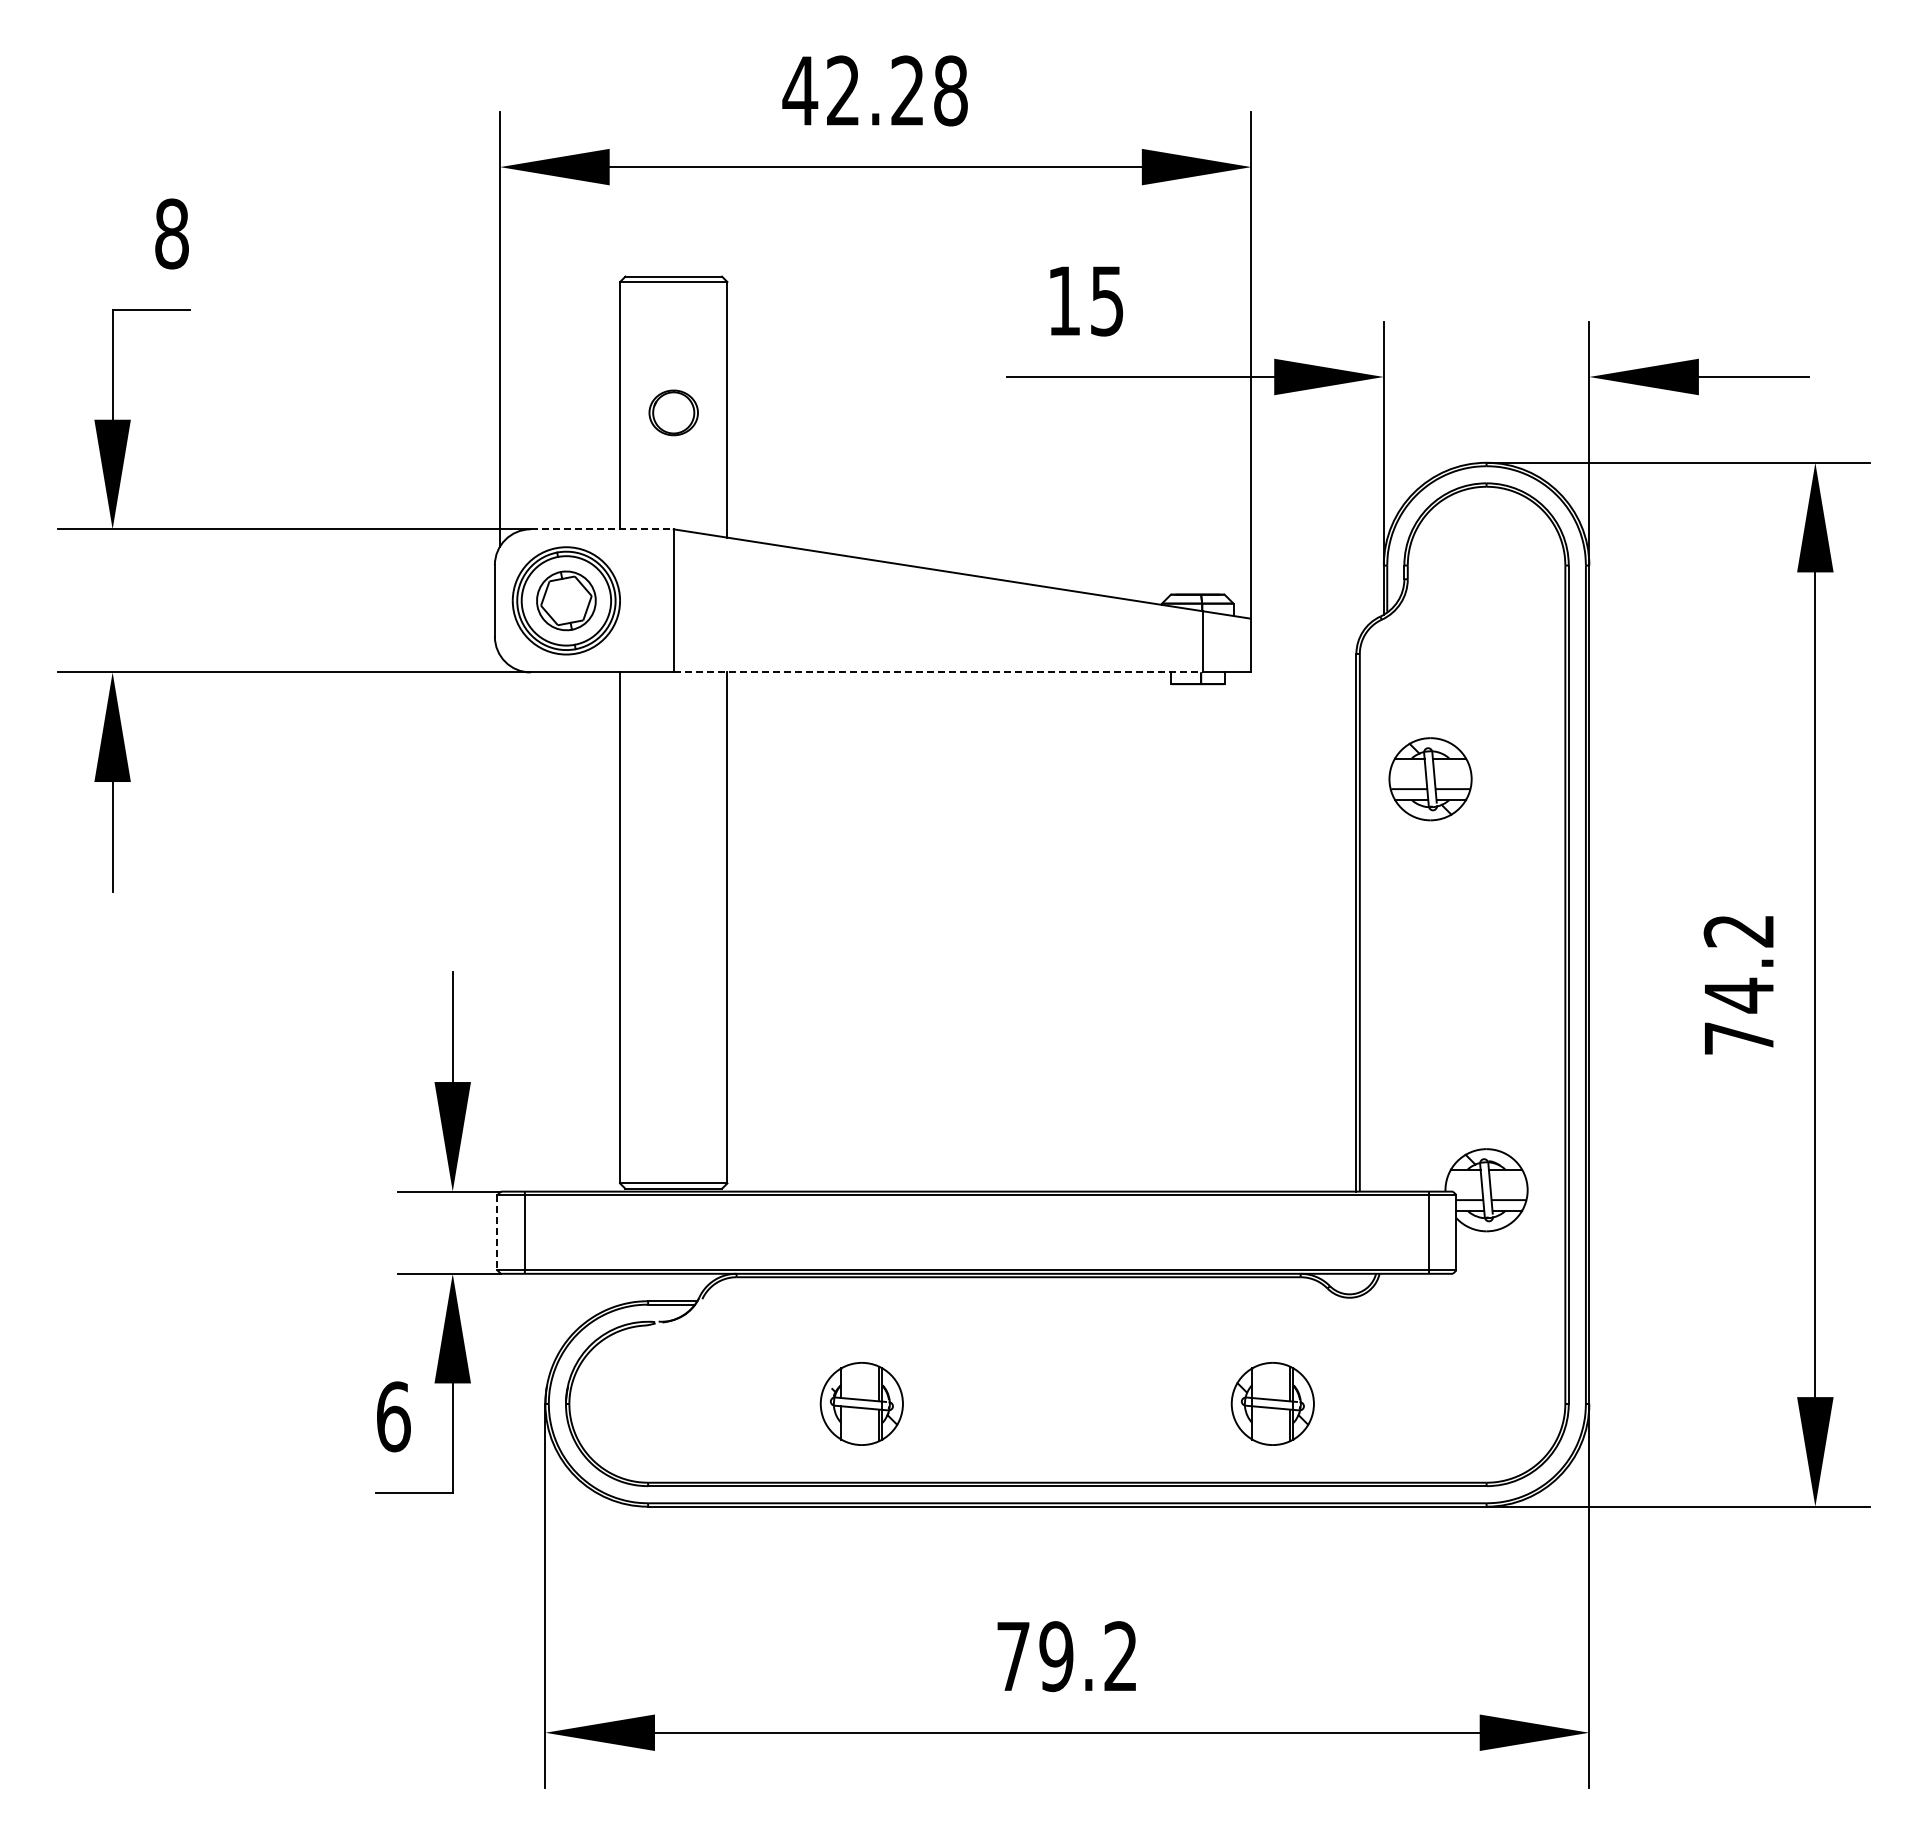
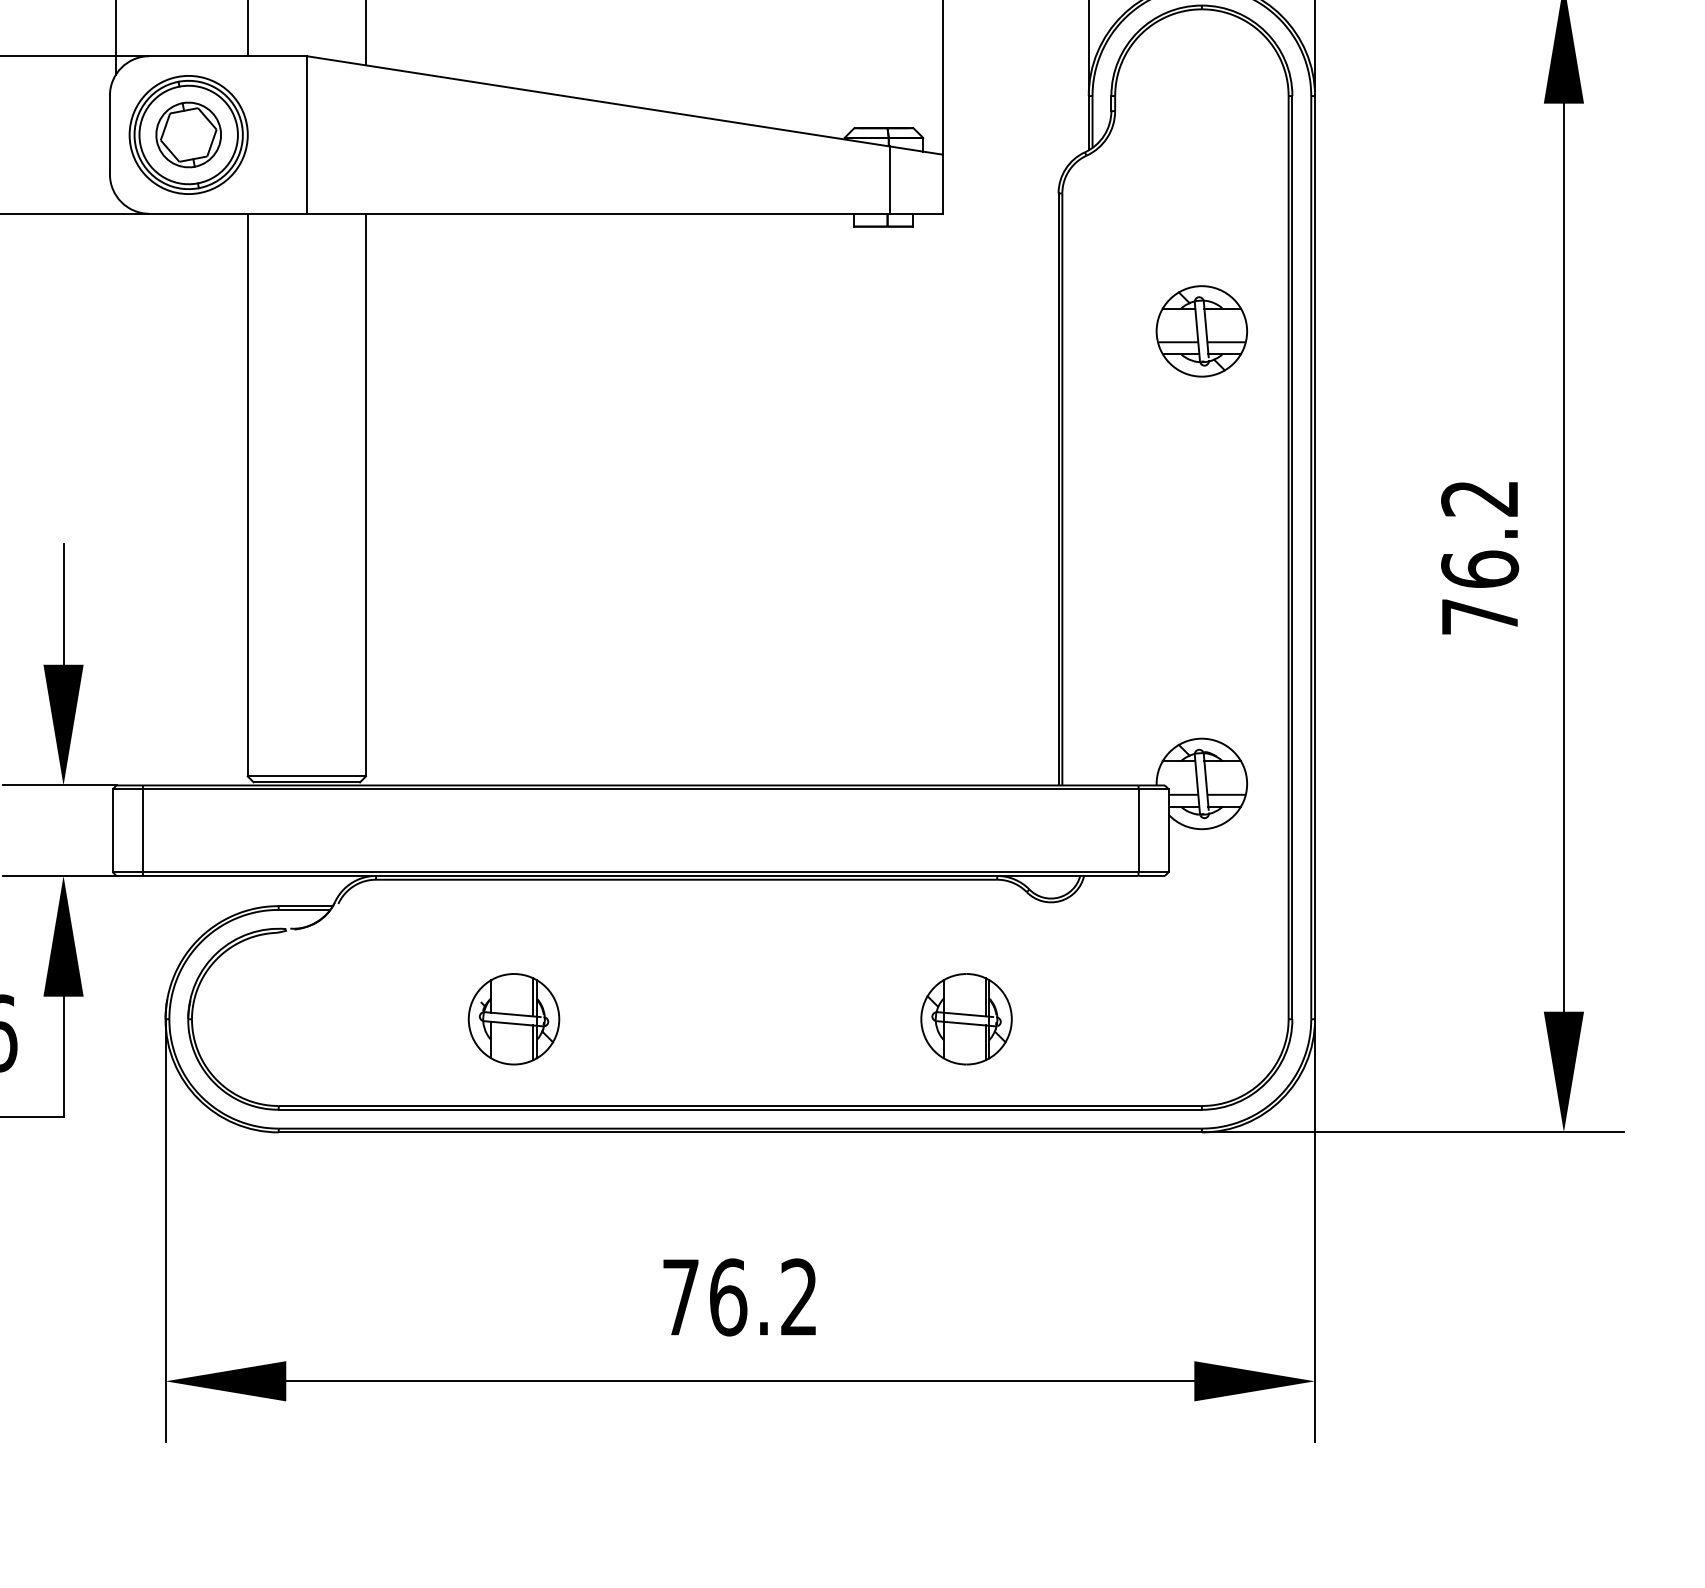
line: (602, 529) -> (228, 56), dashed -> solid
line: (938, 672) -> (598, 213), dashed -> solid
part: (1430, 779) -> (1201, 331), moved
text: (1738, 995) -> (1479, 569), 74.2 -> 76.2
line: (497, 1232) -> (112, 830), dashed -> solid
text: (1056, 1656) -> (728, 1297), 79.2 -> 76.2

